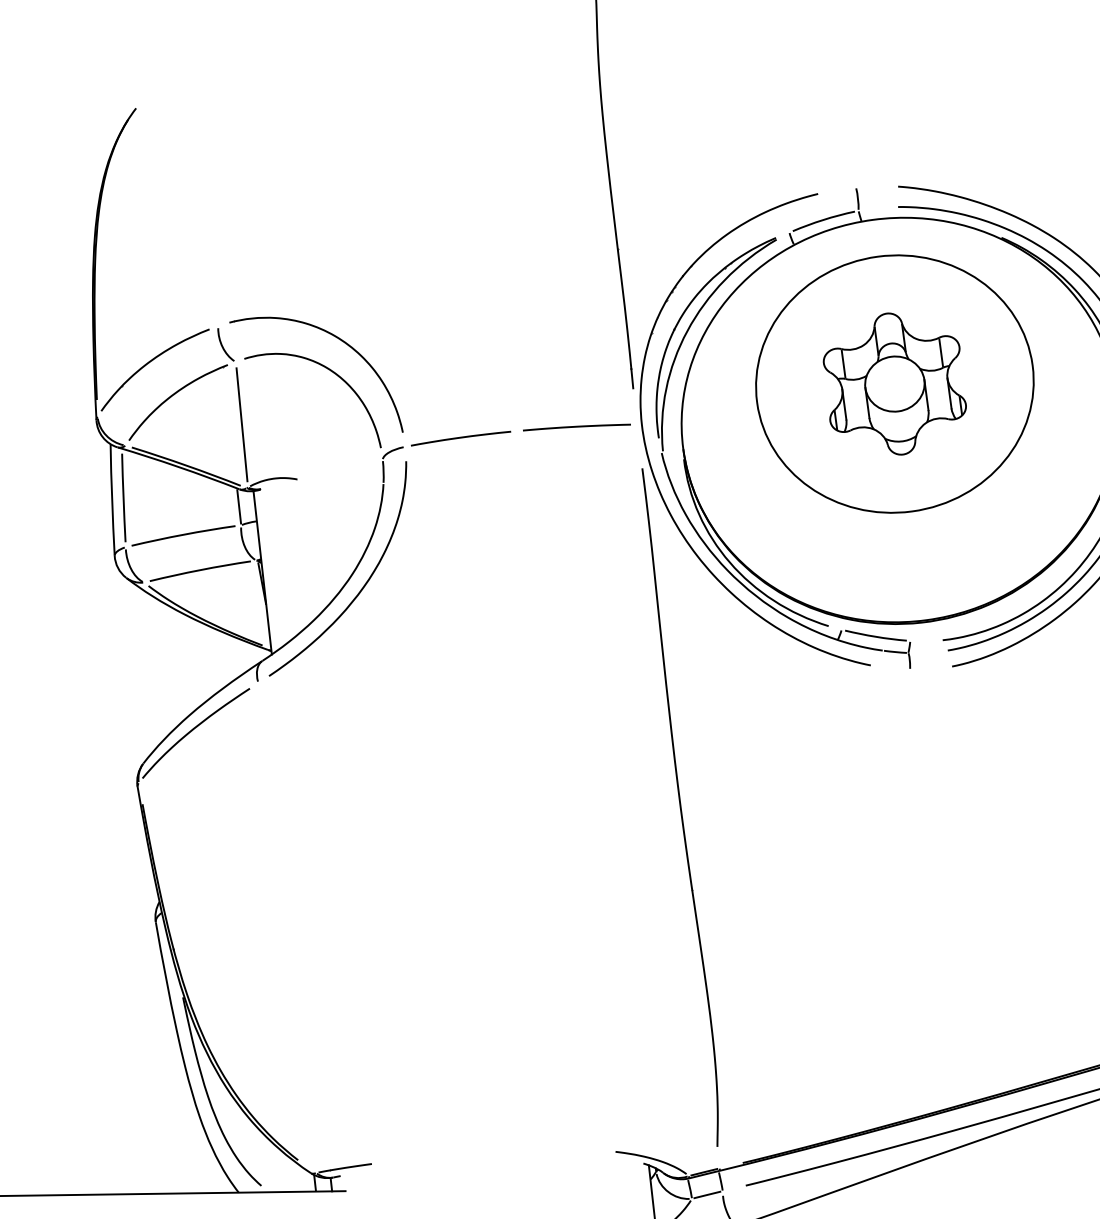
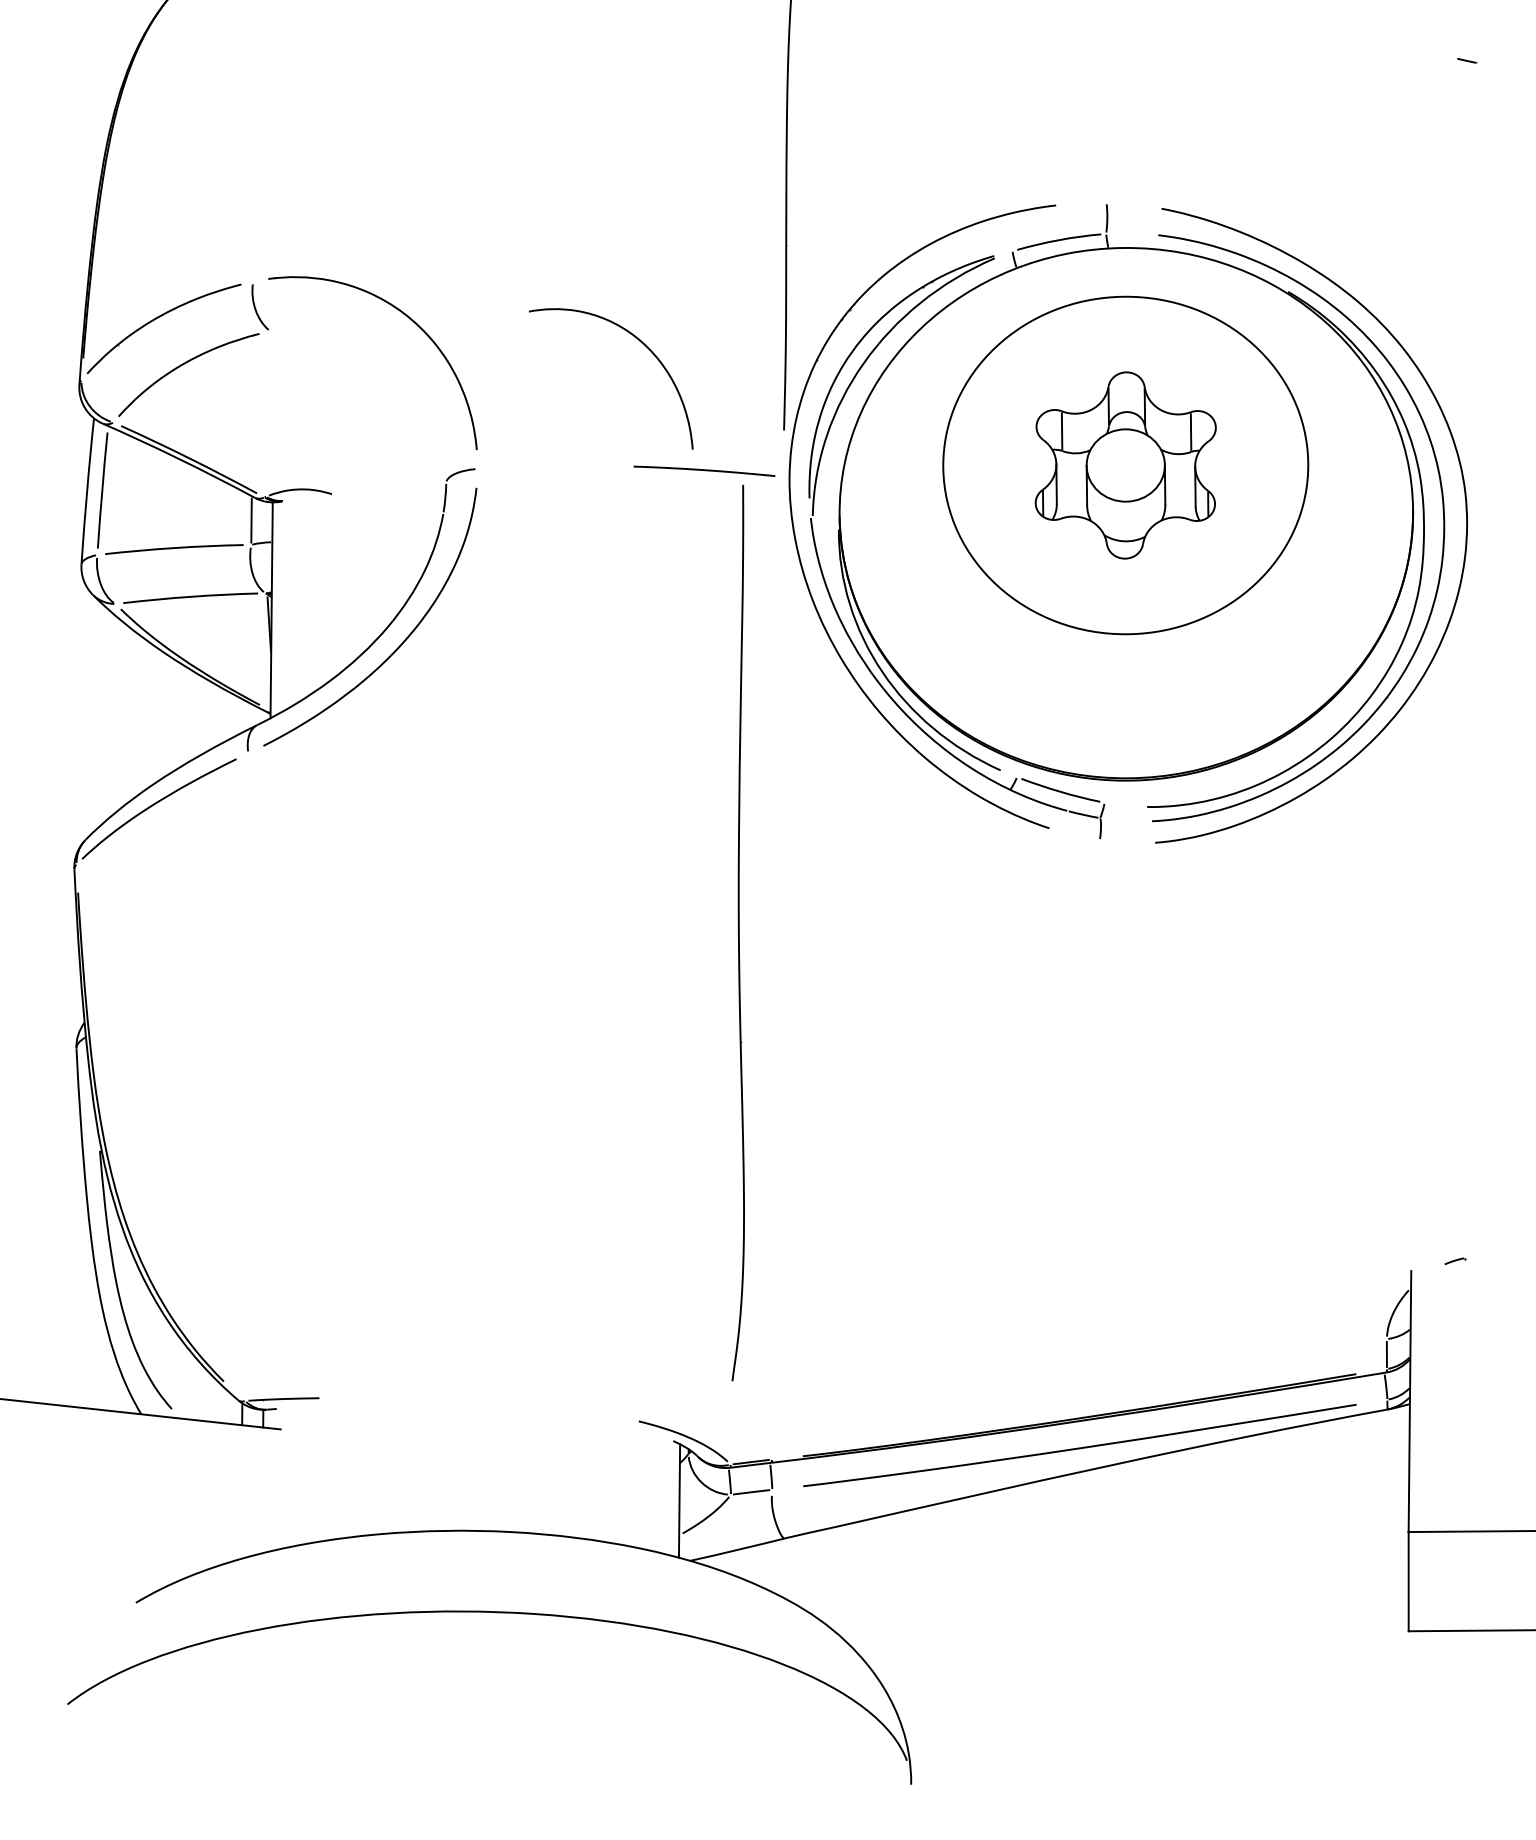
curve: (332, 372) -> (641, 343), moved
line: (242, 424) -> (268, 413), removed
curve: (460, 438) -> (551, 466), removed
part: (679, 807) -> (737, 933), moved

